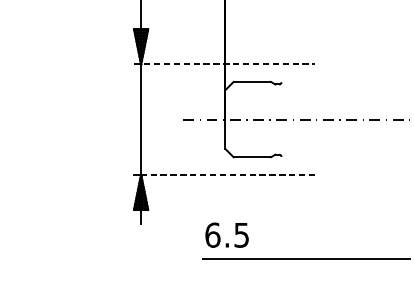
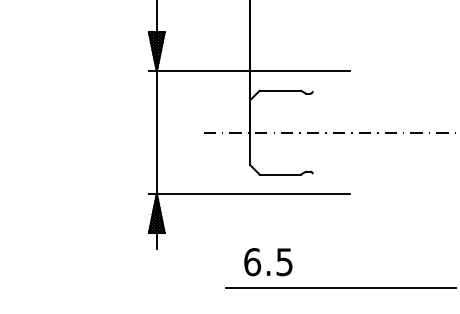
line: (224, 64) -> (249, 71), dashed -> solid
line: (228, 174) -> (253, 193), dashed -> solid
text: (227, 235) -> (268, 262), moved

